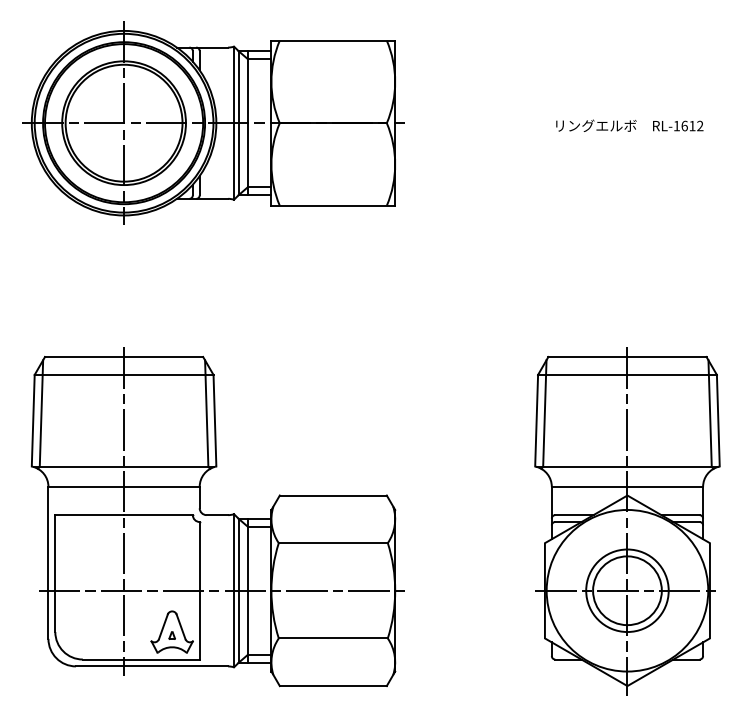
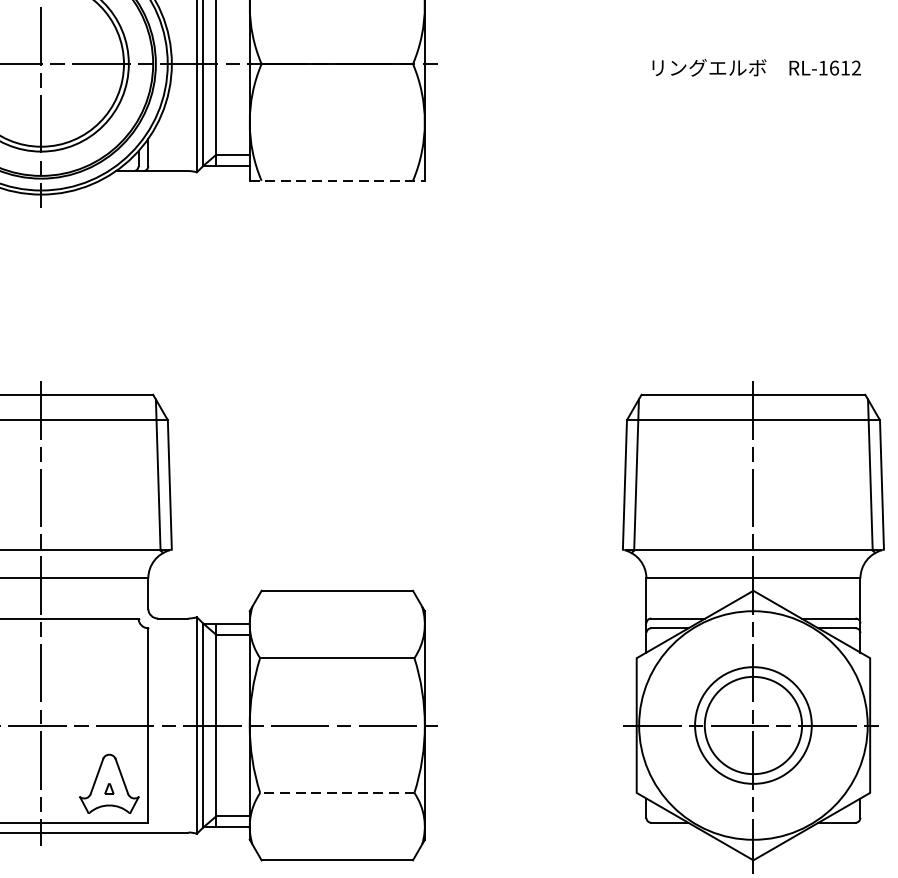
line: (333, 205) -> (337, 180), solid -> dashed
line: (333, 638) -> (337, 793), solid -> dashed

